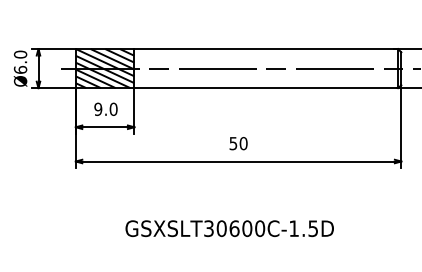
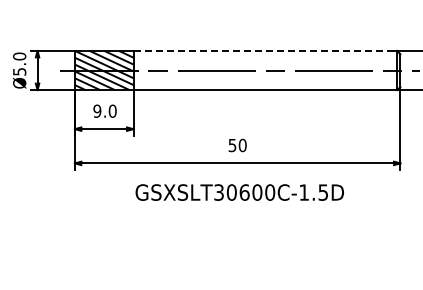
line: (266, 48) -> (265, 50), solid -> dashed
text: (20, 69) -> (19, 71), Ø6.0 -> Ø5.0
text: (229, 228) -> (239, 192), moved

